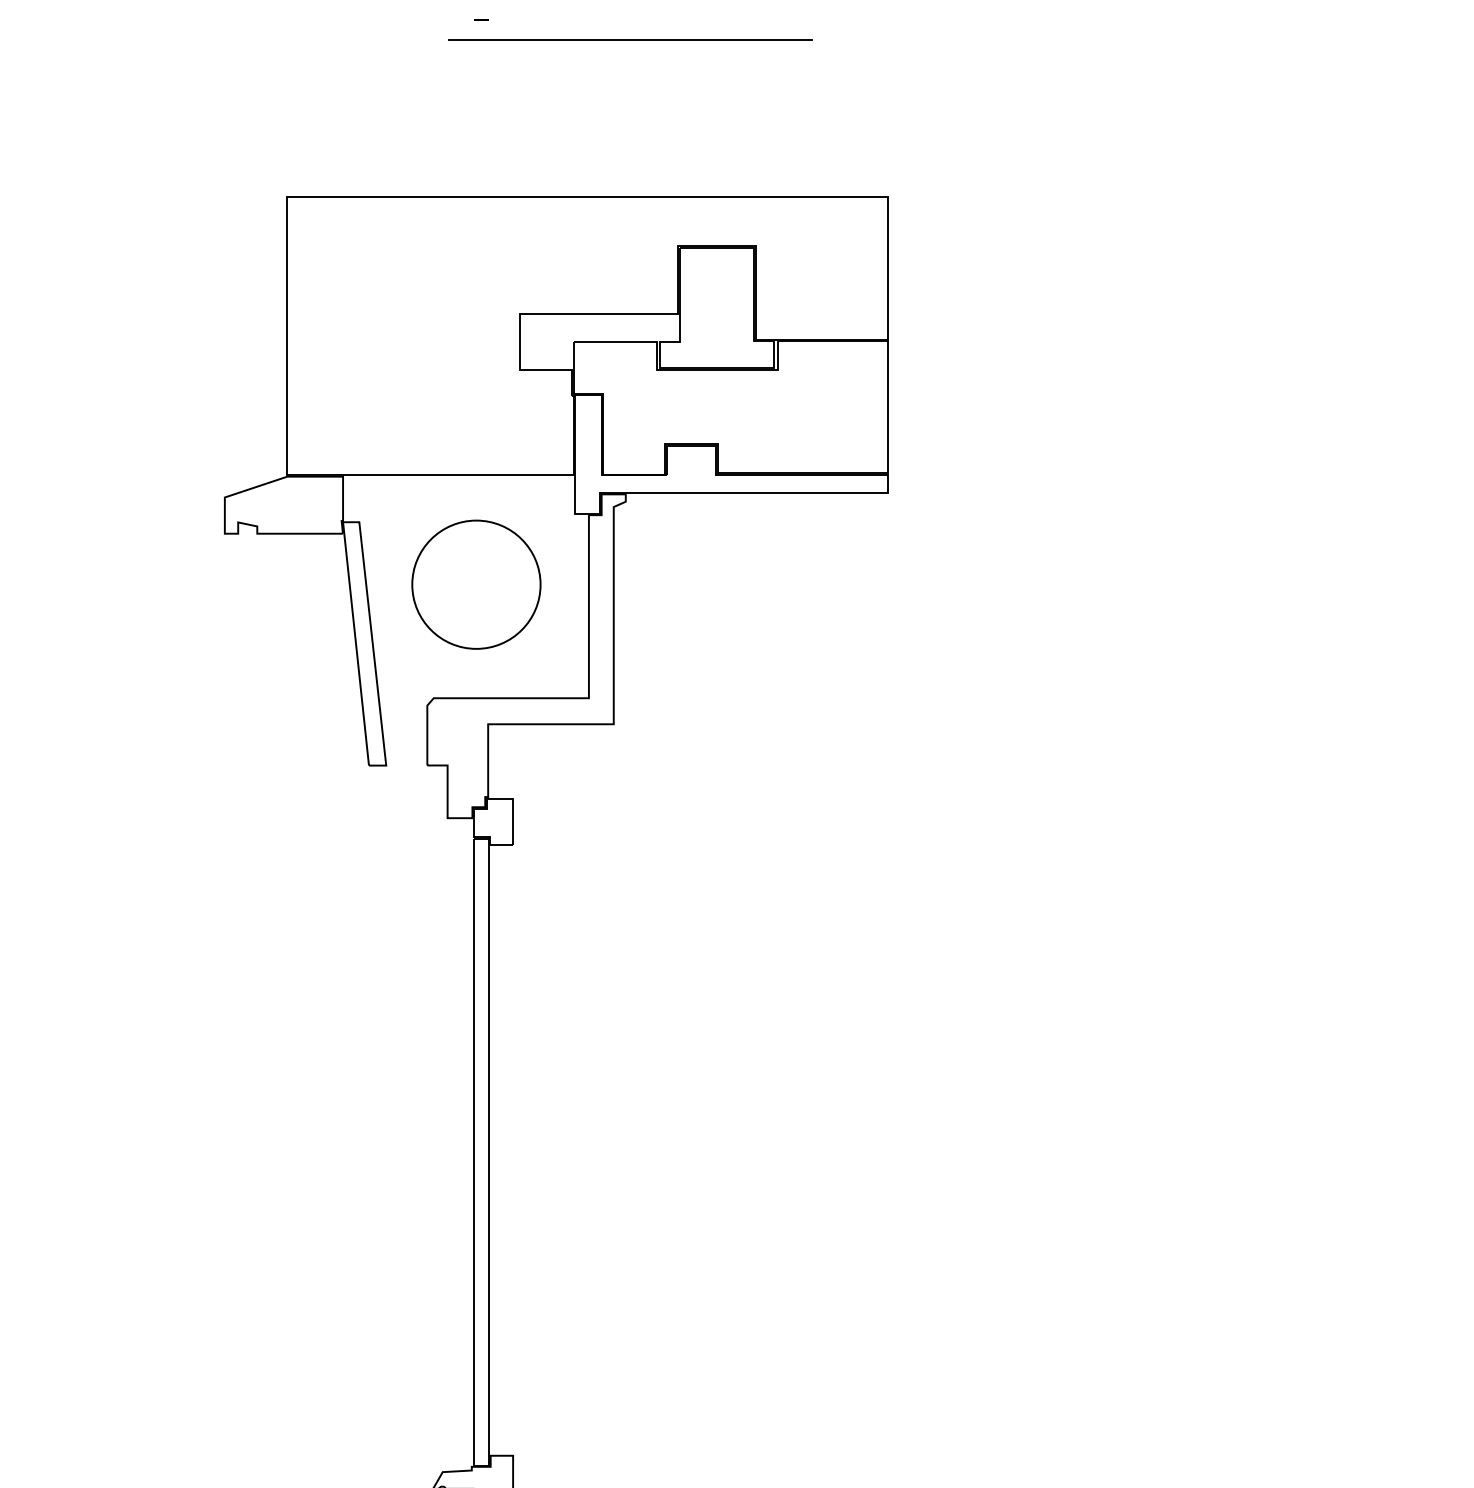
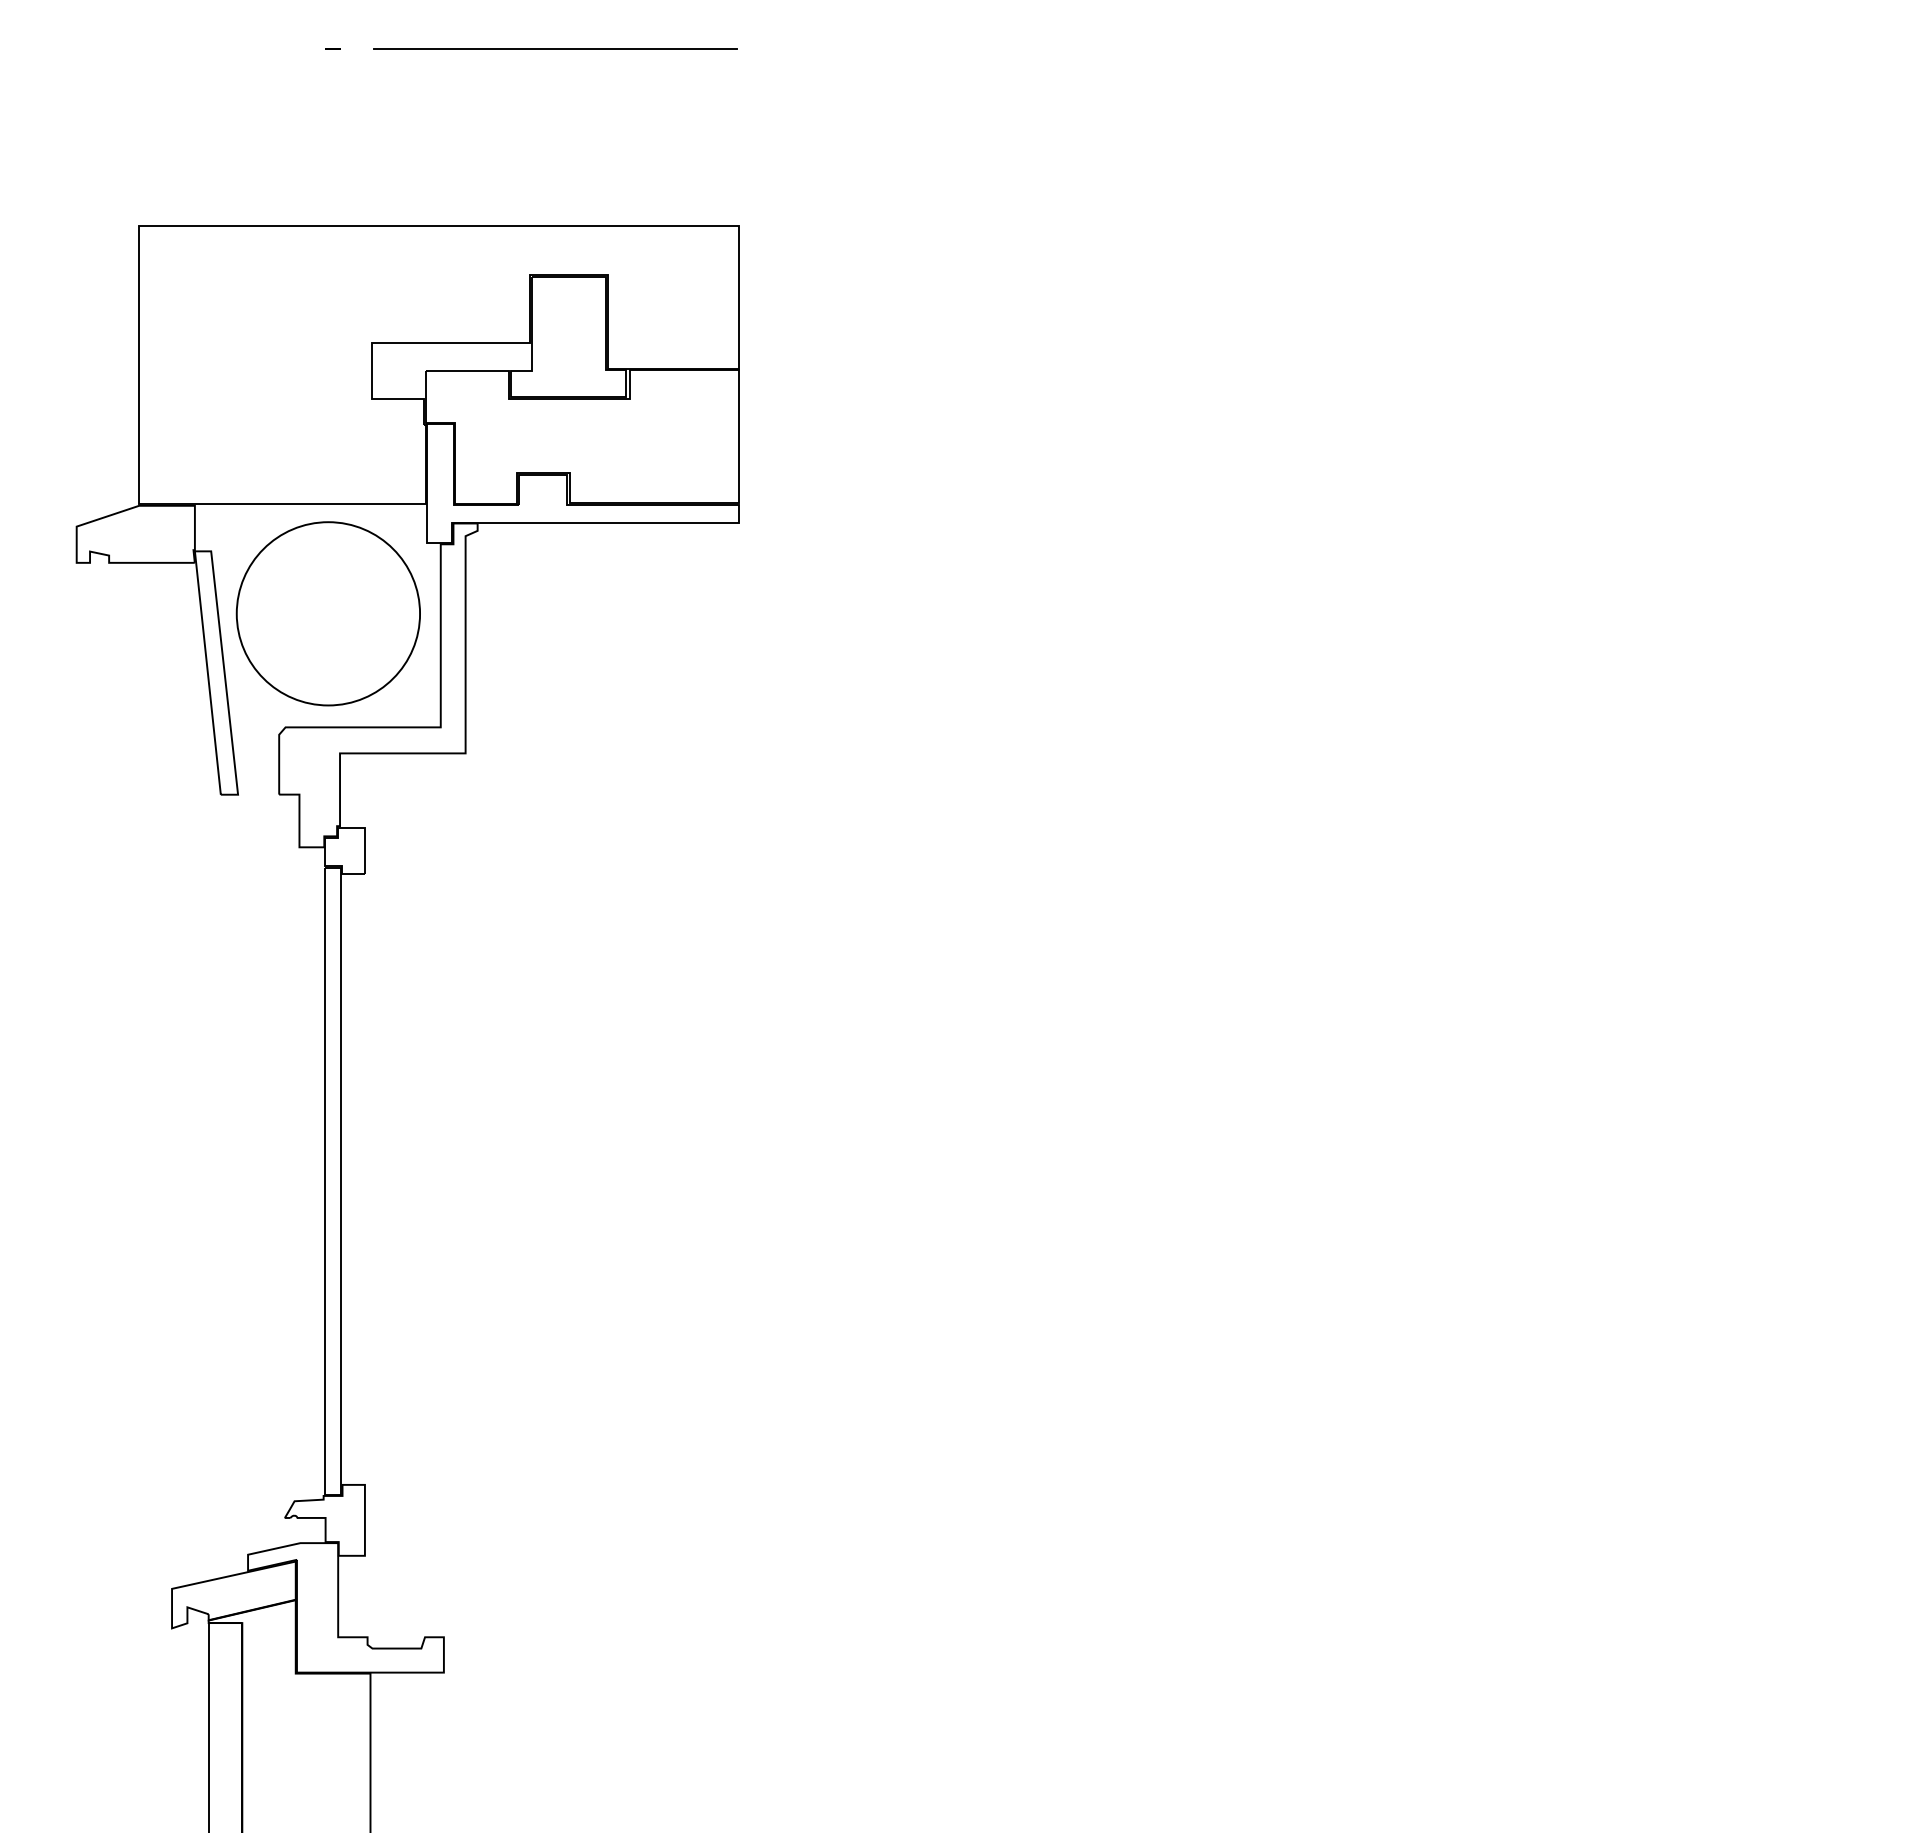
line: (630, 39) -> (555, 48), moved
circle: (475, 584) -> (327, 613), size x1.43

